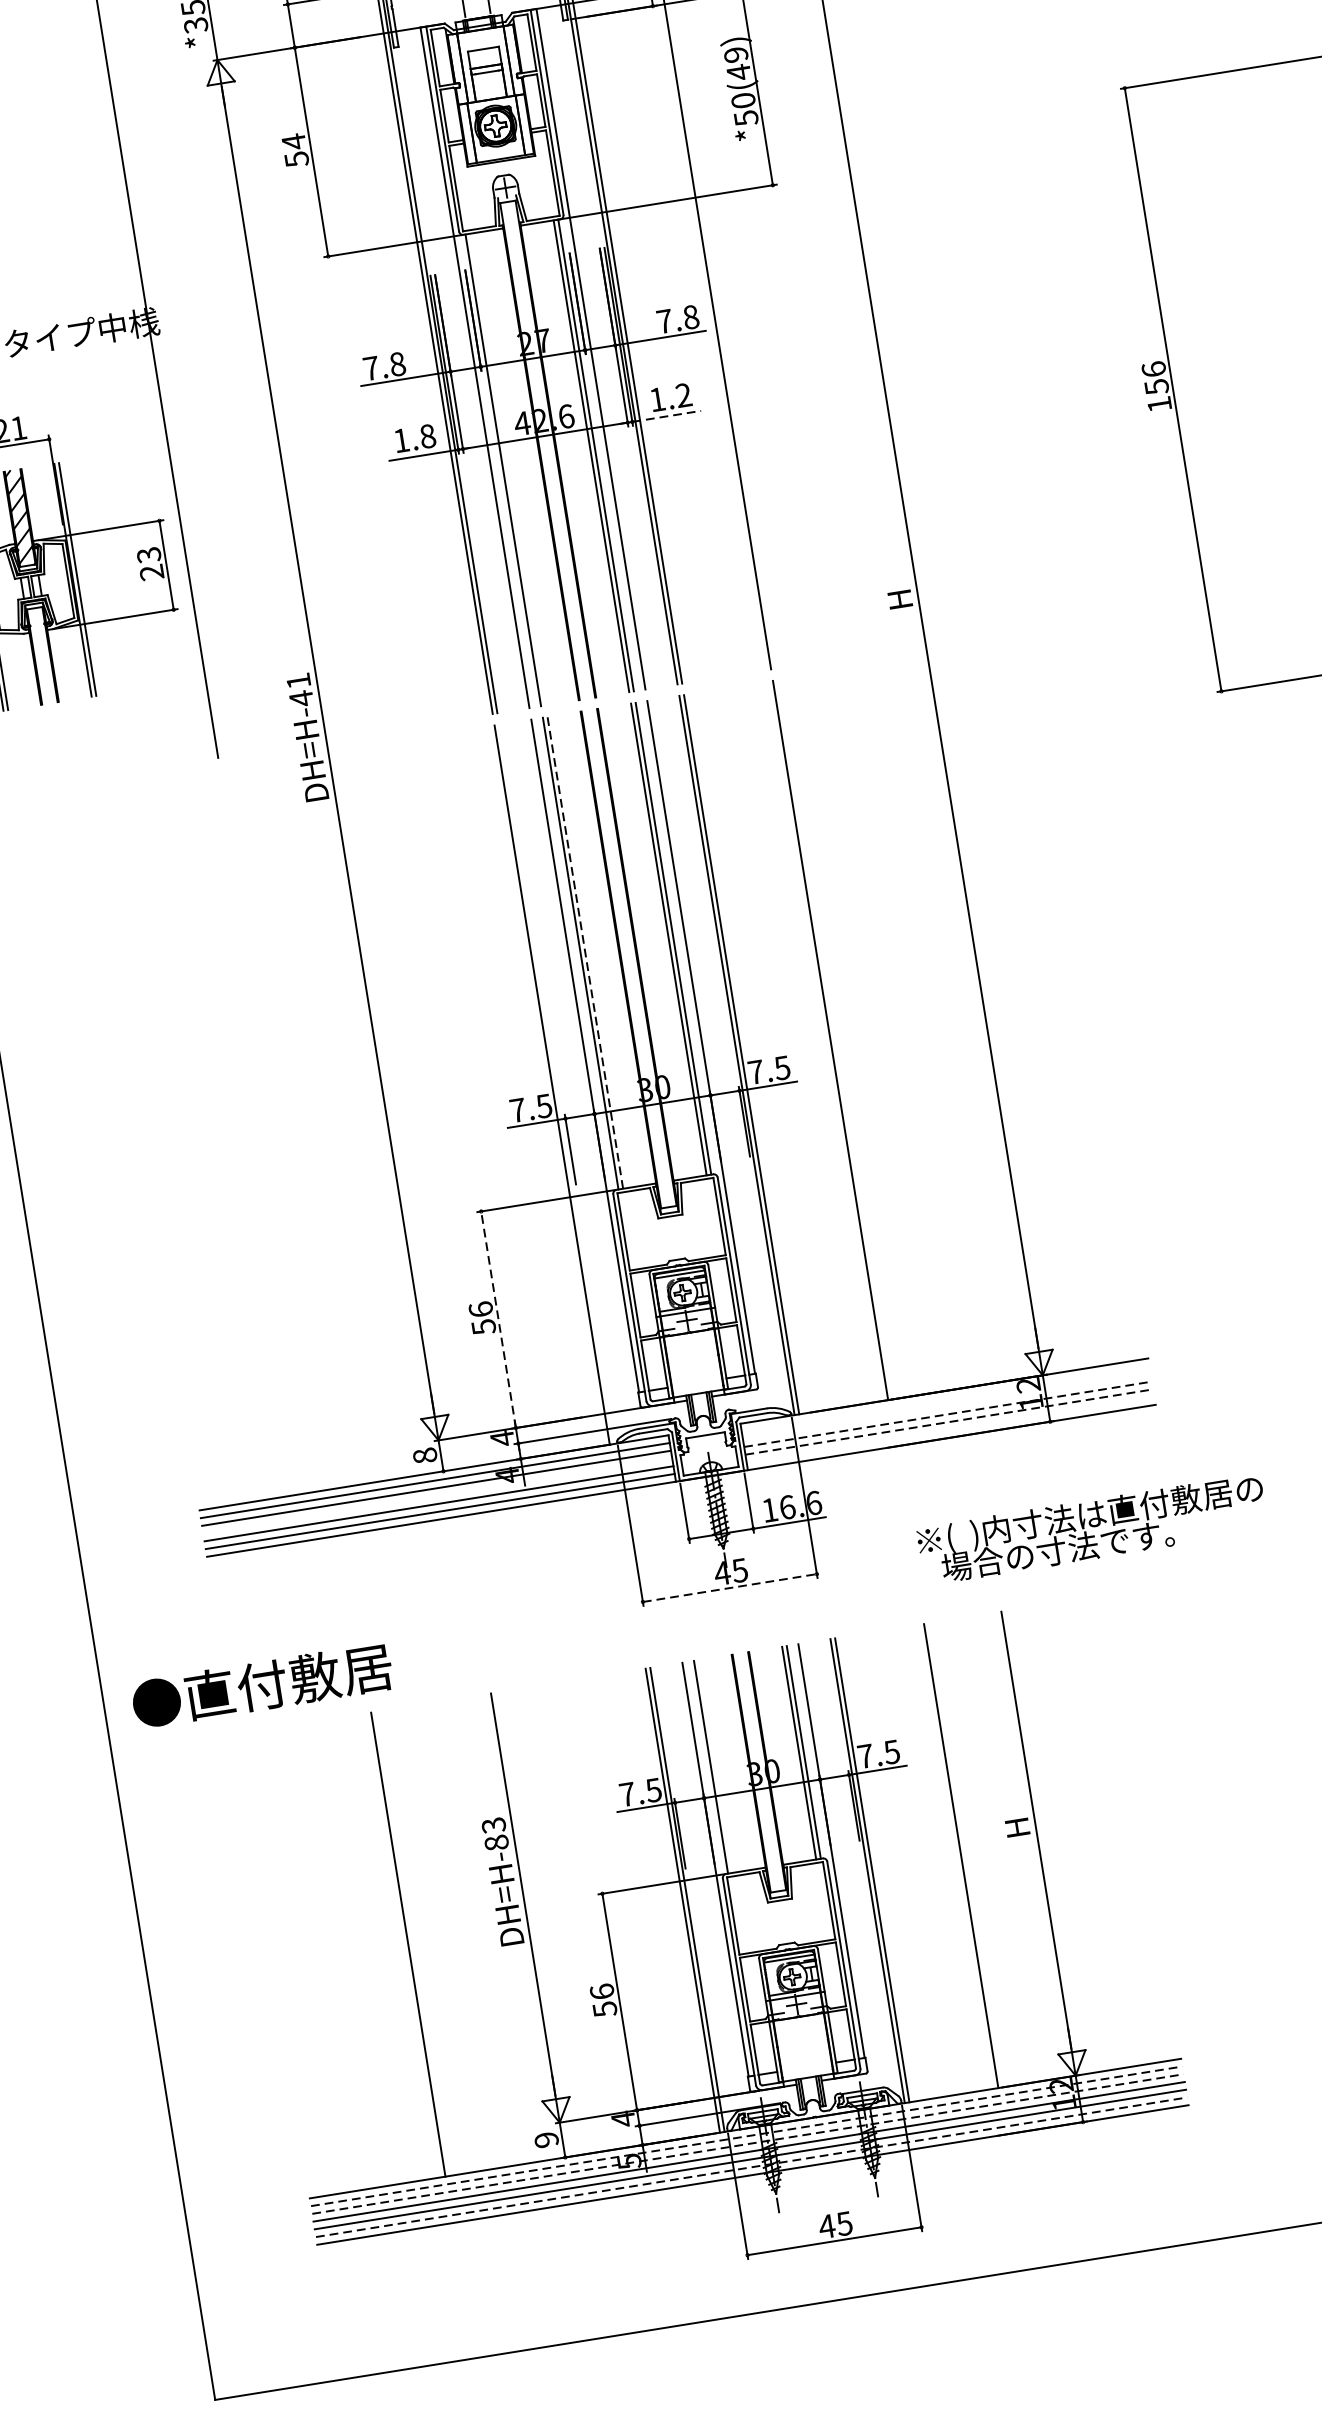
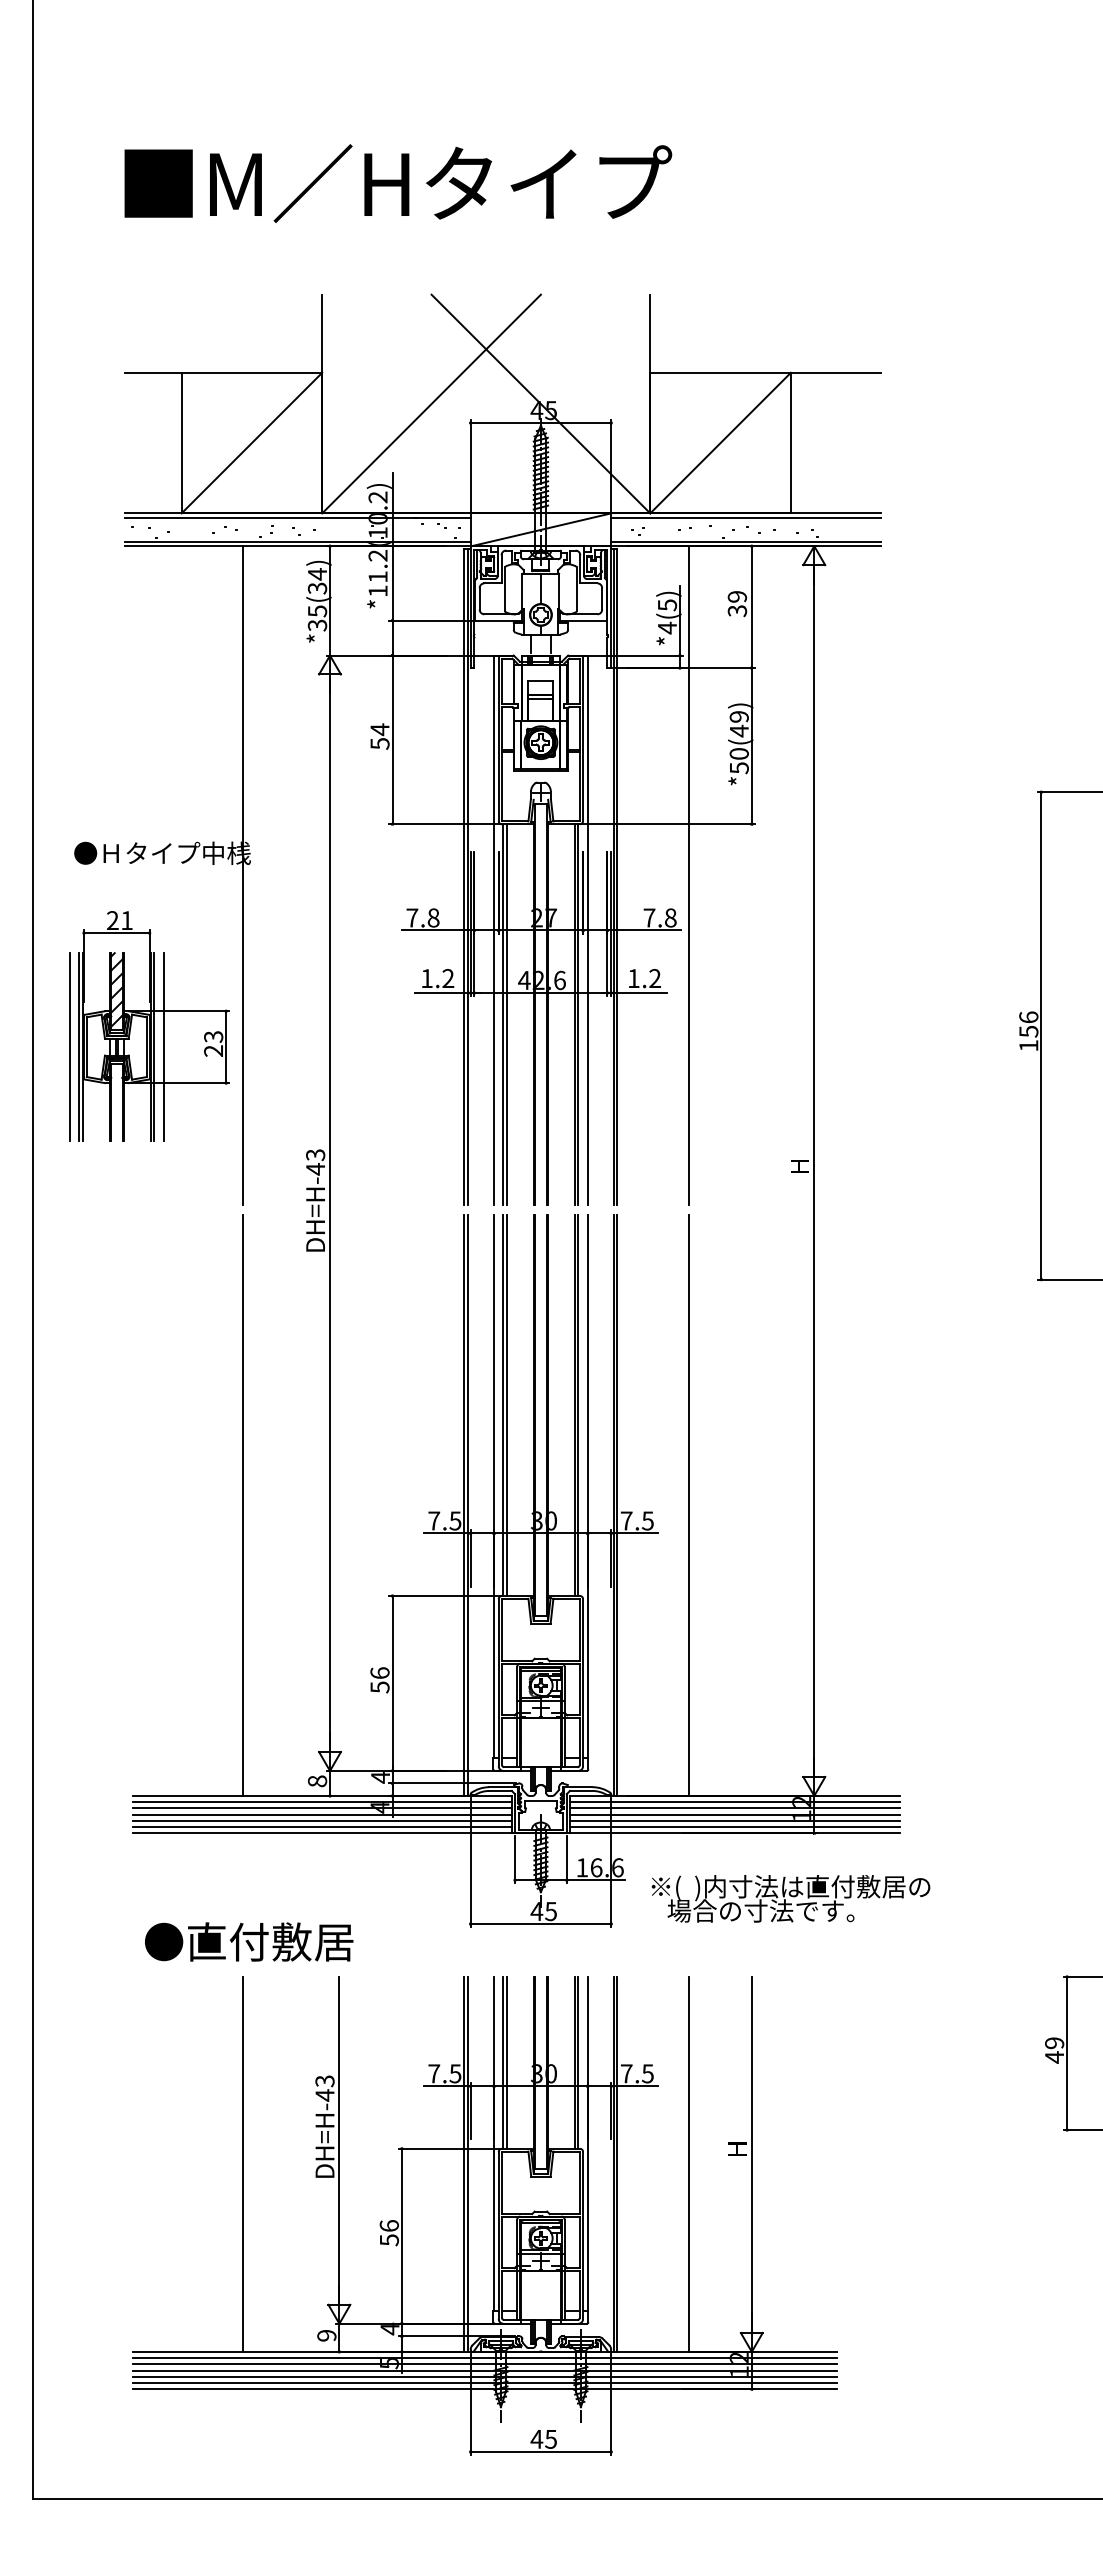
line: (667, 415) -> (639, 992), dashed -> solid
text: (428, 436) -> (448, 978), 1.8 -> 1.2
line: (508, 469) -> (507, 1014), added
line: (89, 578) -> (163, 1047), added
text: (298, 681) -> (315, 1155), DH=H-41 -> DH=H-43
line: (585, 952) -> (507, 1405), dashed -> solid
line: (557, 1083) -> (468, 1504), added
line: (277, 1128) -> (242, 1504), added
line: (498, 1318) -> (392, 1682), dashed -> solid
line: (945, 1399) -> (734, 1802), added
line: (946, 1406) -> (734, 1808), added
line: (947, 1414) -> (734, 1814), dashed -> solid
line: (948, 1421) -> (734, 1820), dashed -> solid
line: (950, 1430) -> (734, 1827), added
line: (436, 1496) -> (321, 1814), added
text: (1091, 1529) -> (790, 1898), moved
line: (730, 1588) -> (541, 1924), dashed -> solid
text: (262, 1685) -> (249, 1941), moved
line: (715, 1766) -> (507, 2062), added
text: (496, 1843) -> (324, 2095), DH=H-83 -> DH=H-43
line: (747, 2136) -> (485, 2358), dashed -> solid
line: (748, 2144) -> (485, 2364), dashed -> solid
line: (752, 2167) -> (485, 2383), dashed -> solid

